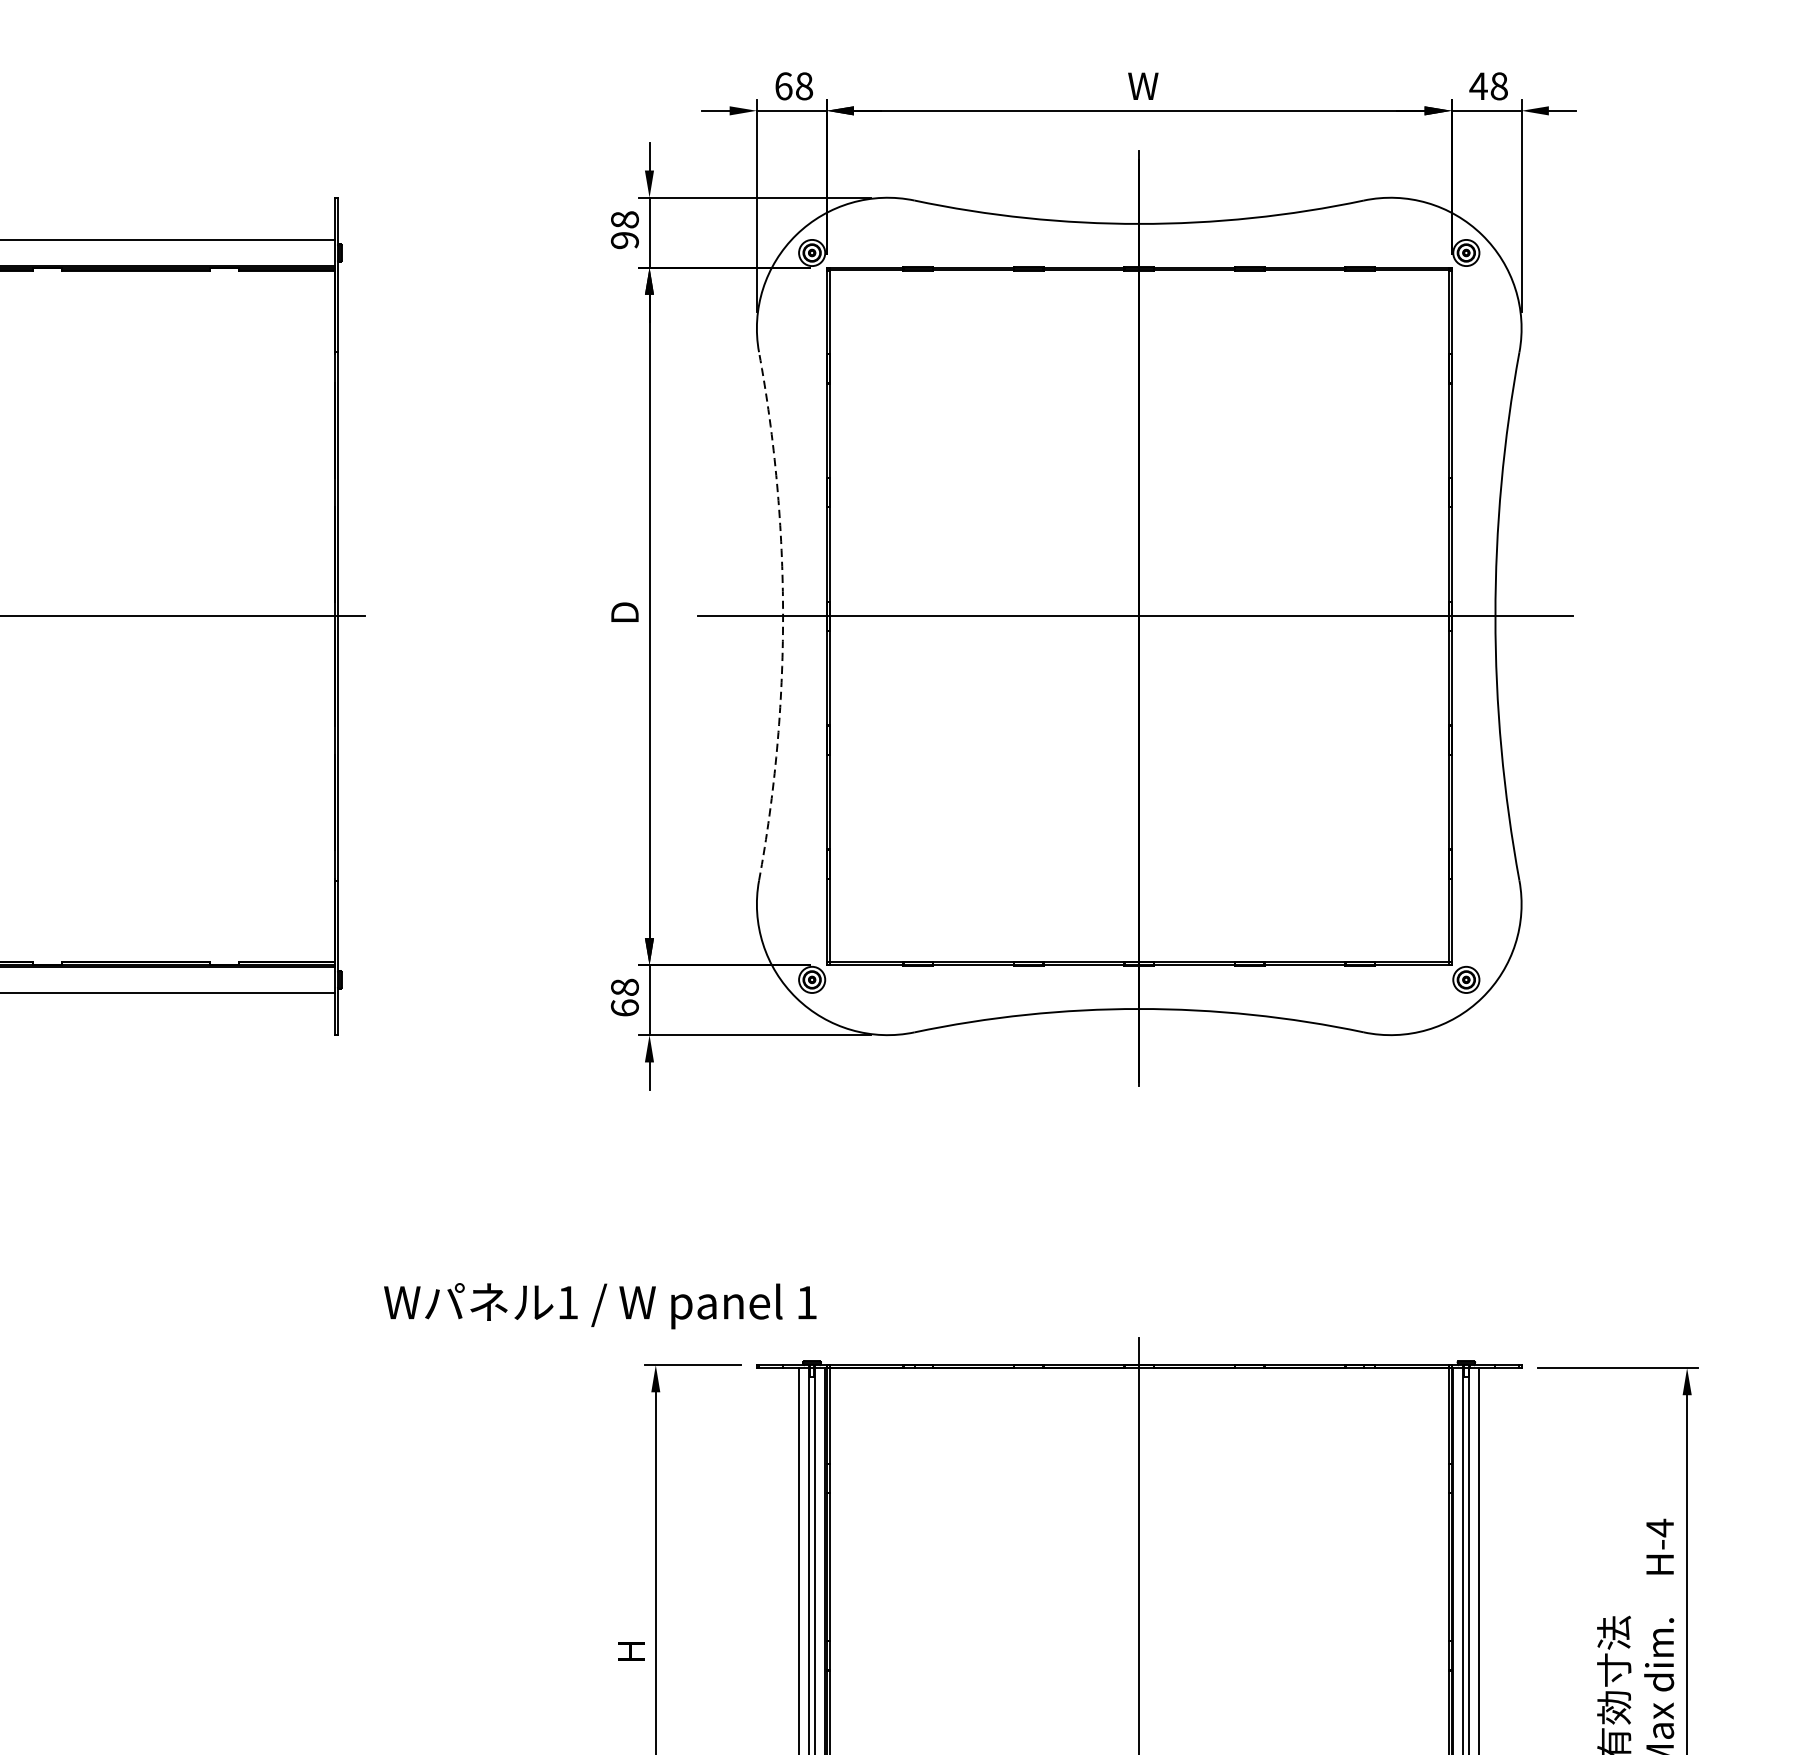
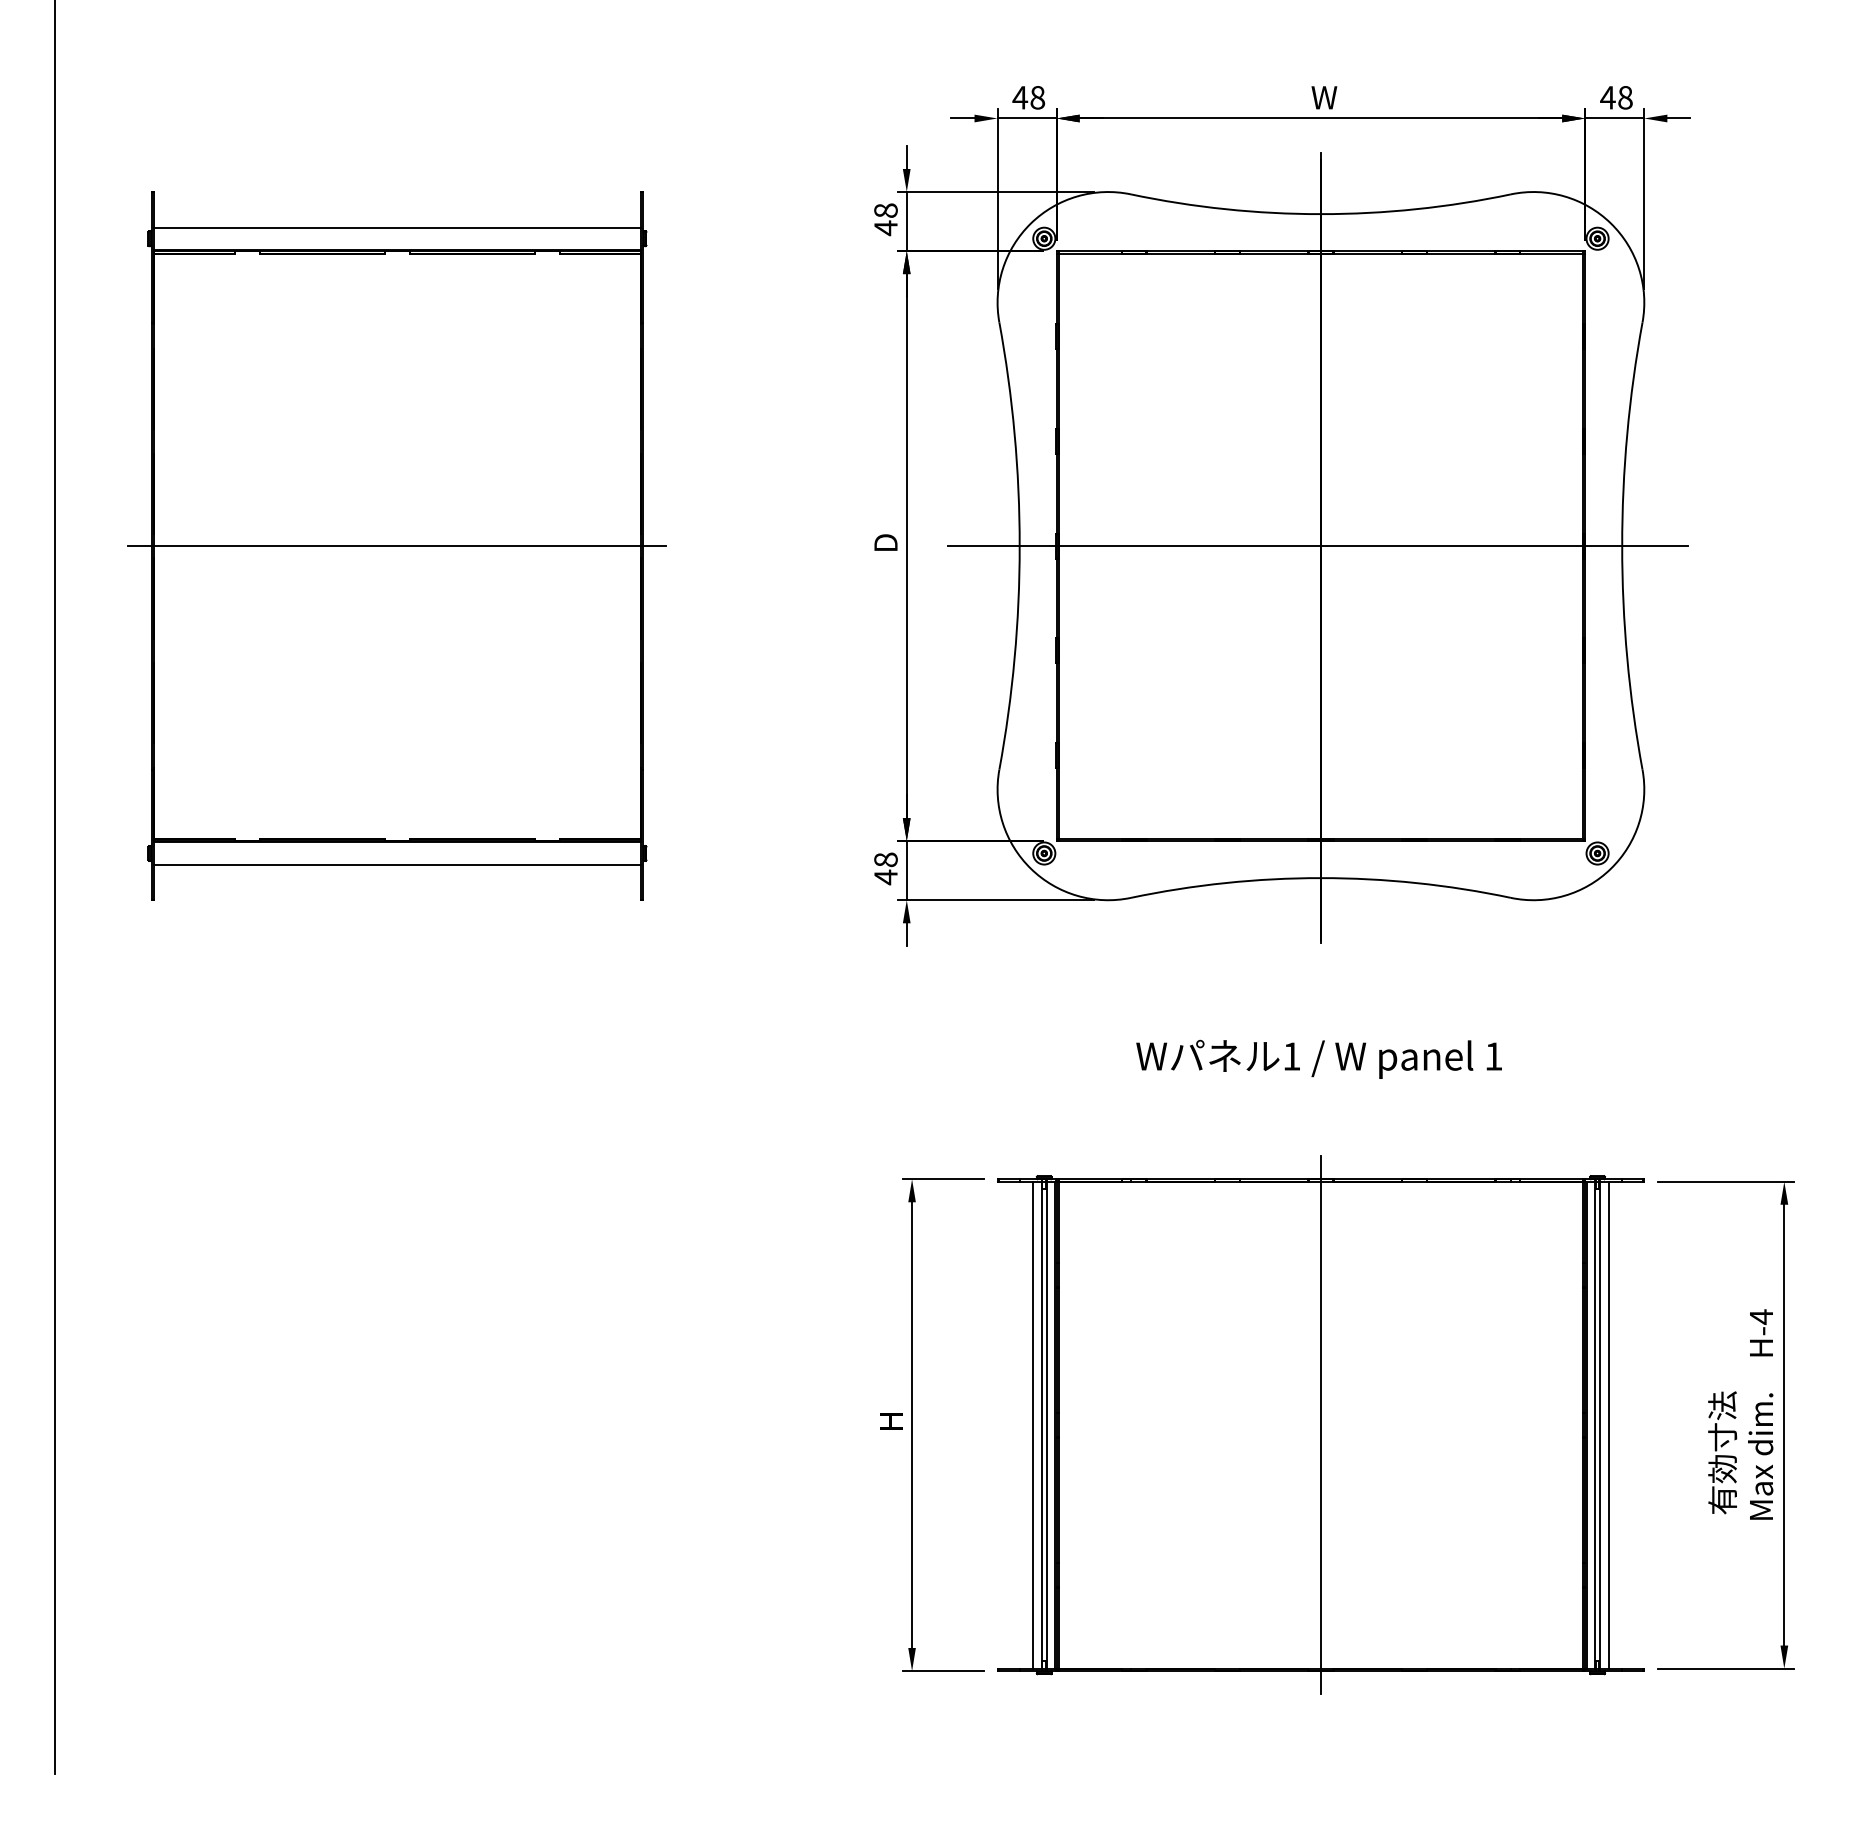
text: (784, 86) -> (1020, 97), 68 -> 48
text: (624, 240) -> (885, 228), 98 -> 48
arc: (782, 616) -> (1019, 546), dashed -> solid
text: (624, 1008) -> (885, 877), 68 -> 48
text: (599, 1305) -> (1318, 1058), moved

